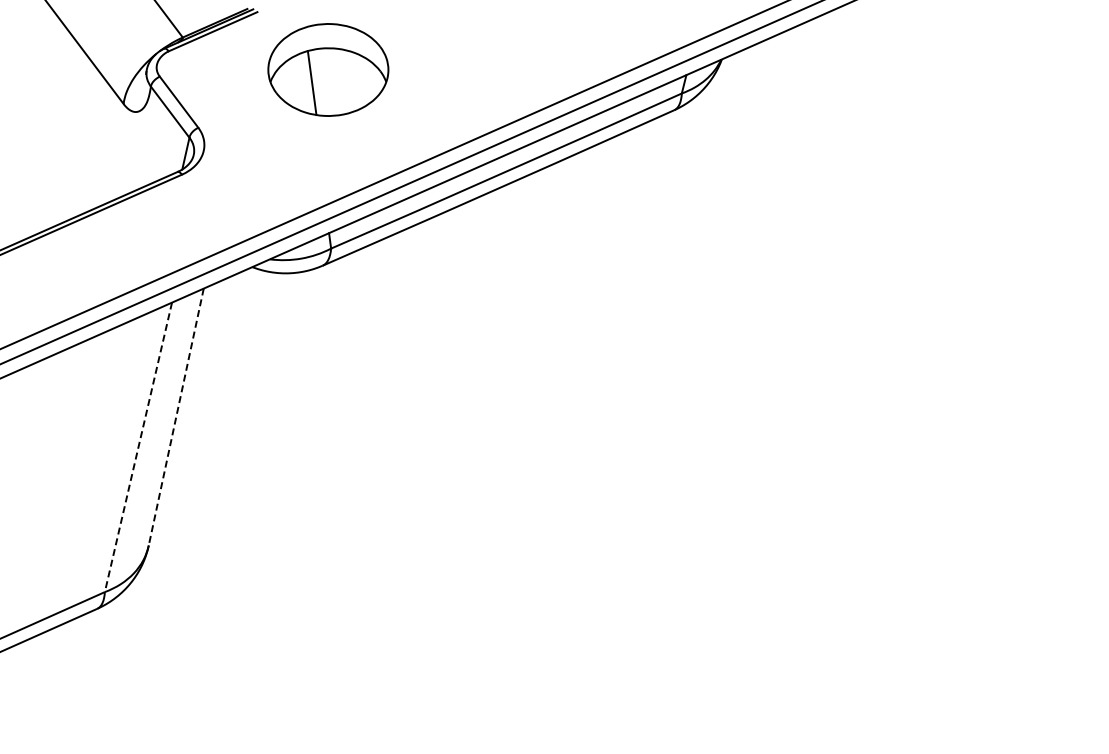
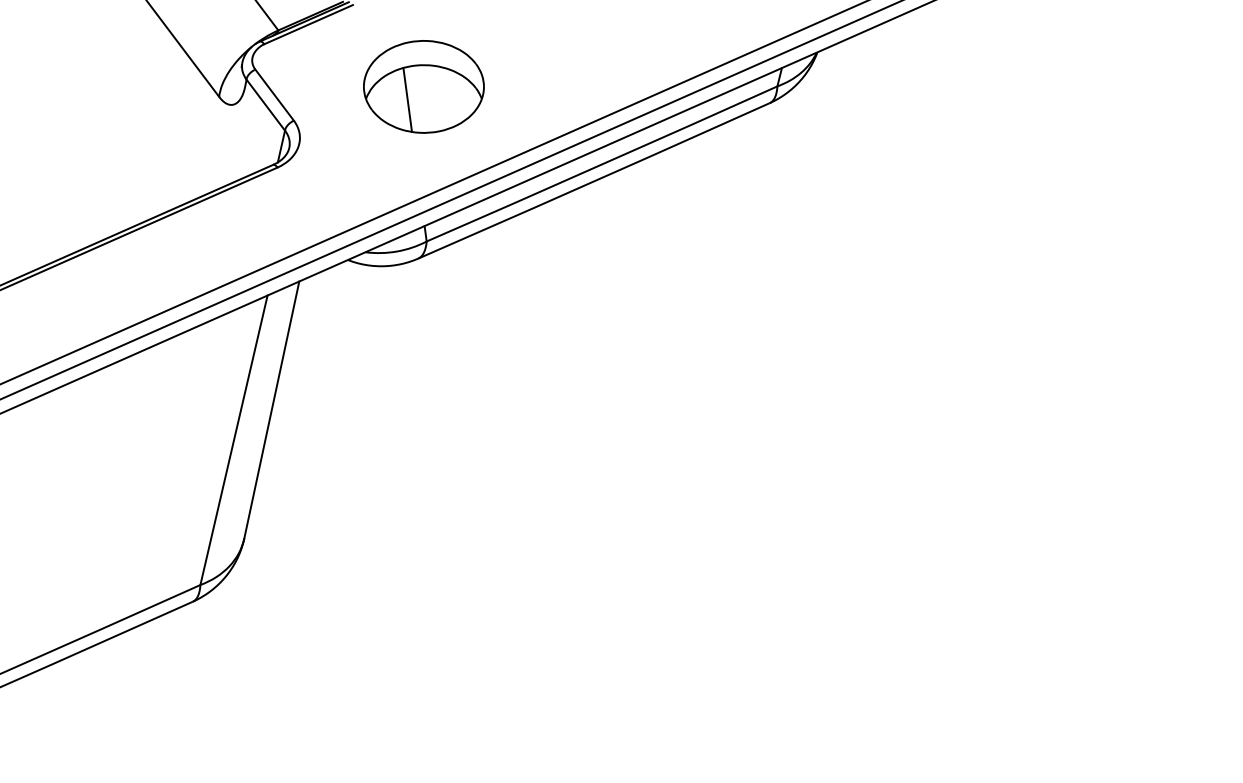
part: (327, 69) -> (423, 86), moved
line: (175, 417) -> (271, 410), dashed -> solid
line: (138, 447) -> (234, 440), dashed -> solid

